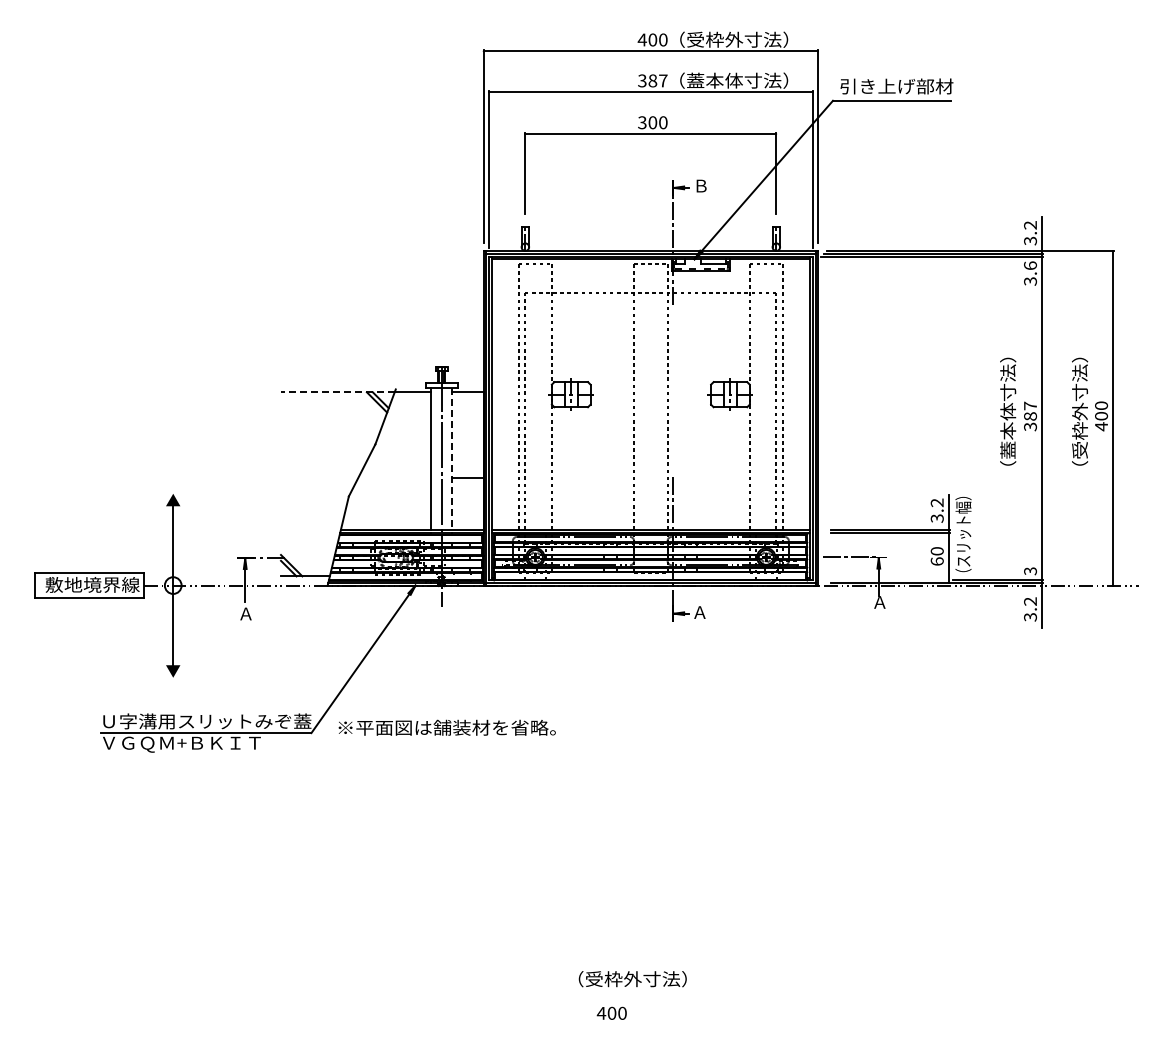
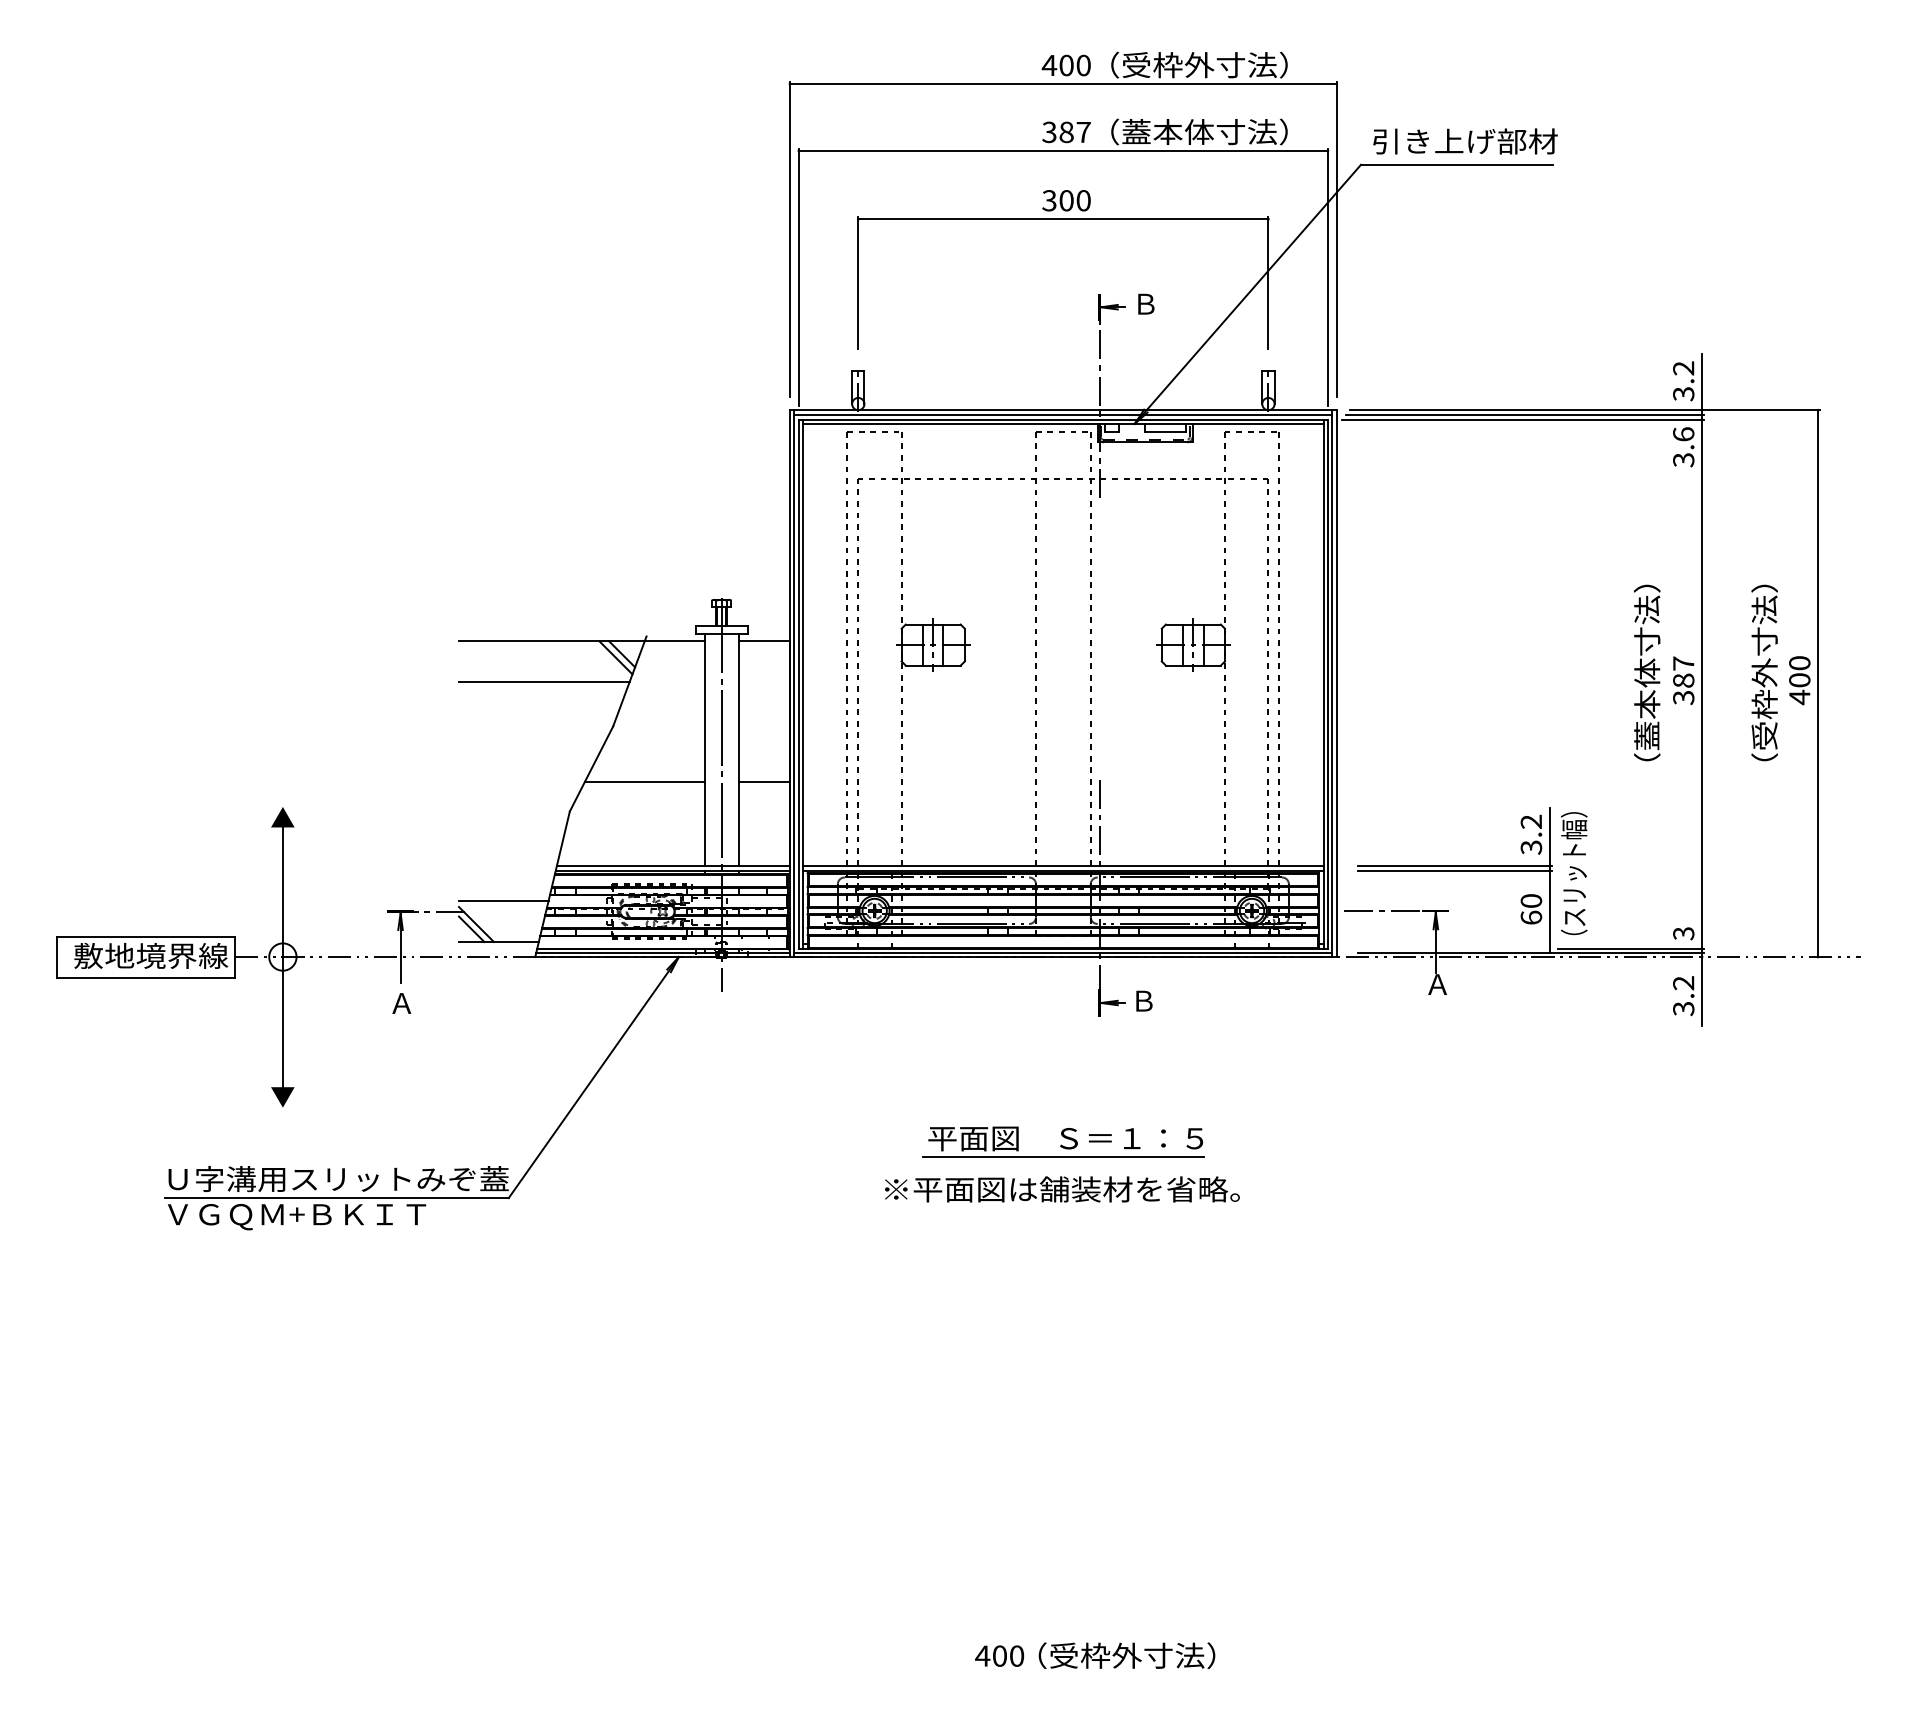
line: (337, 392) -> (551, 641), dashed -> solid
line: (333, 417) -> (544, 682), added
line: (452, 459) -> (739, 751), dashed -> solid
line: (394, 478) -> (644, 782), added
line: (308, 551) -> (503, 901), added
text: (699, 612) -> (1142, 1001), Ａ -> Ｂ
part: (650, 698) -> (1062, 1141), added
text: (446, 727) -> (1061, 1188), moved
text: (632, 979) -> (1126, 1656), moved

